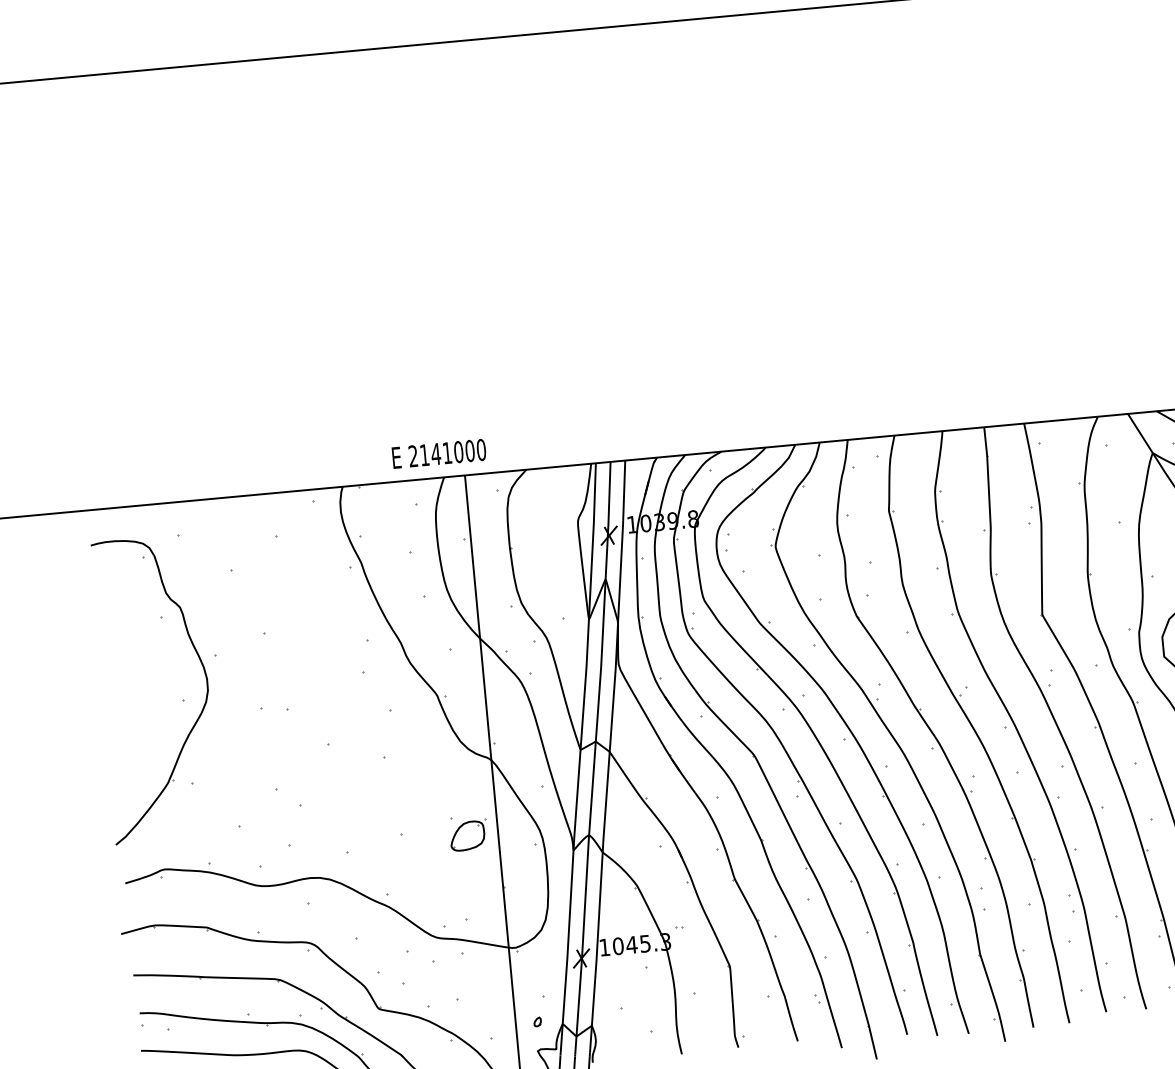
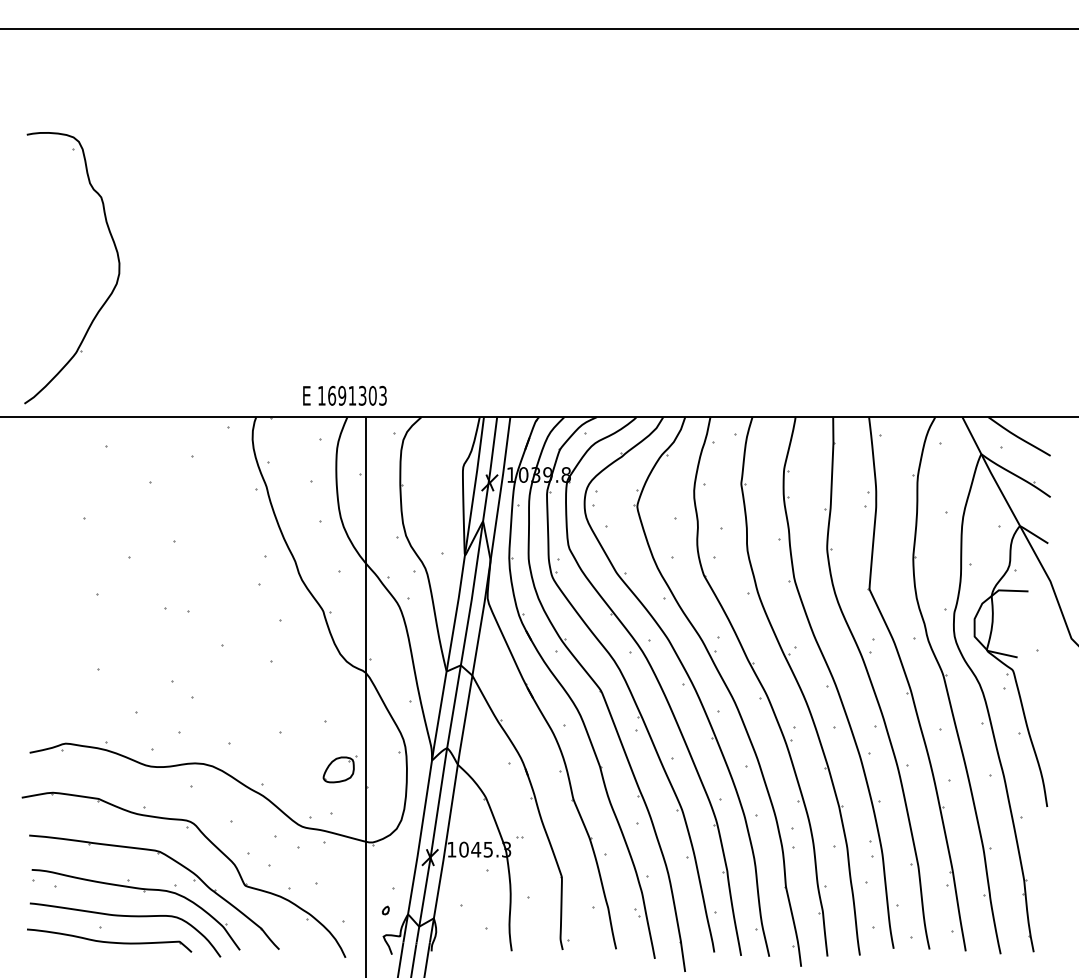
text: (447, 452) -> (352, 395), 2141000 -> 1691303
part: (202, 708) -> (112, 289), moved
part: (468, 835) -> (339, 769), moved

